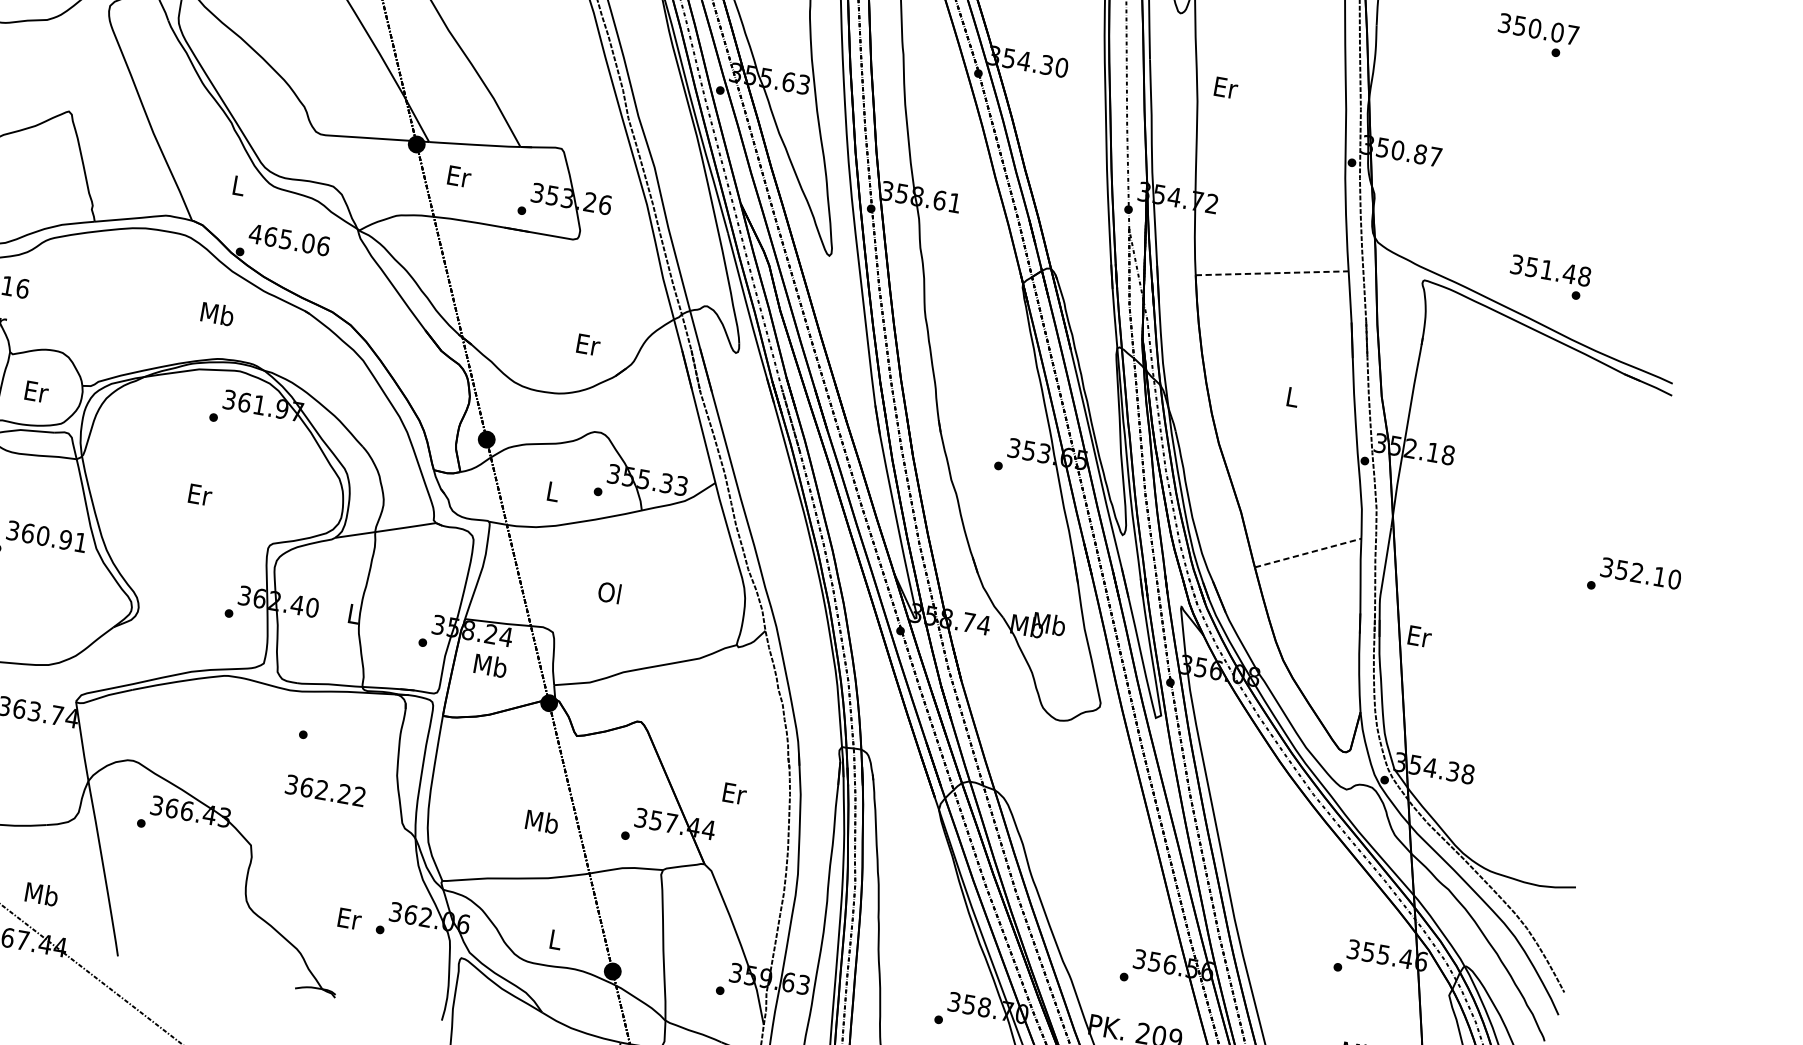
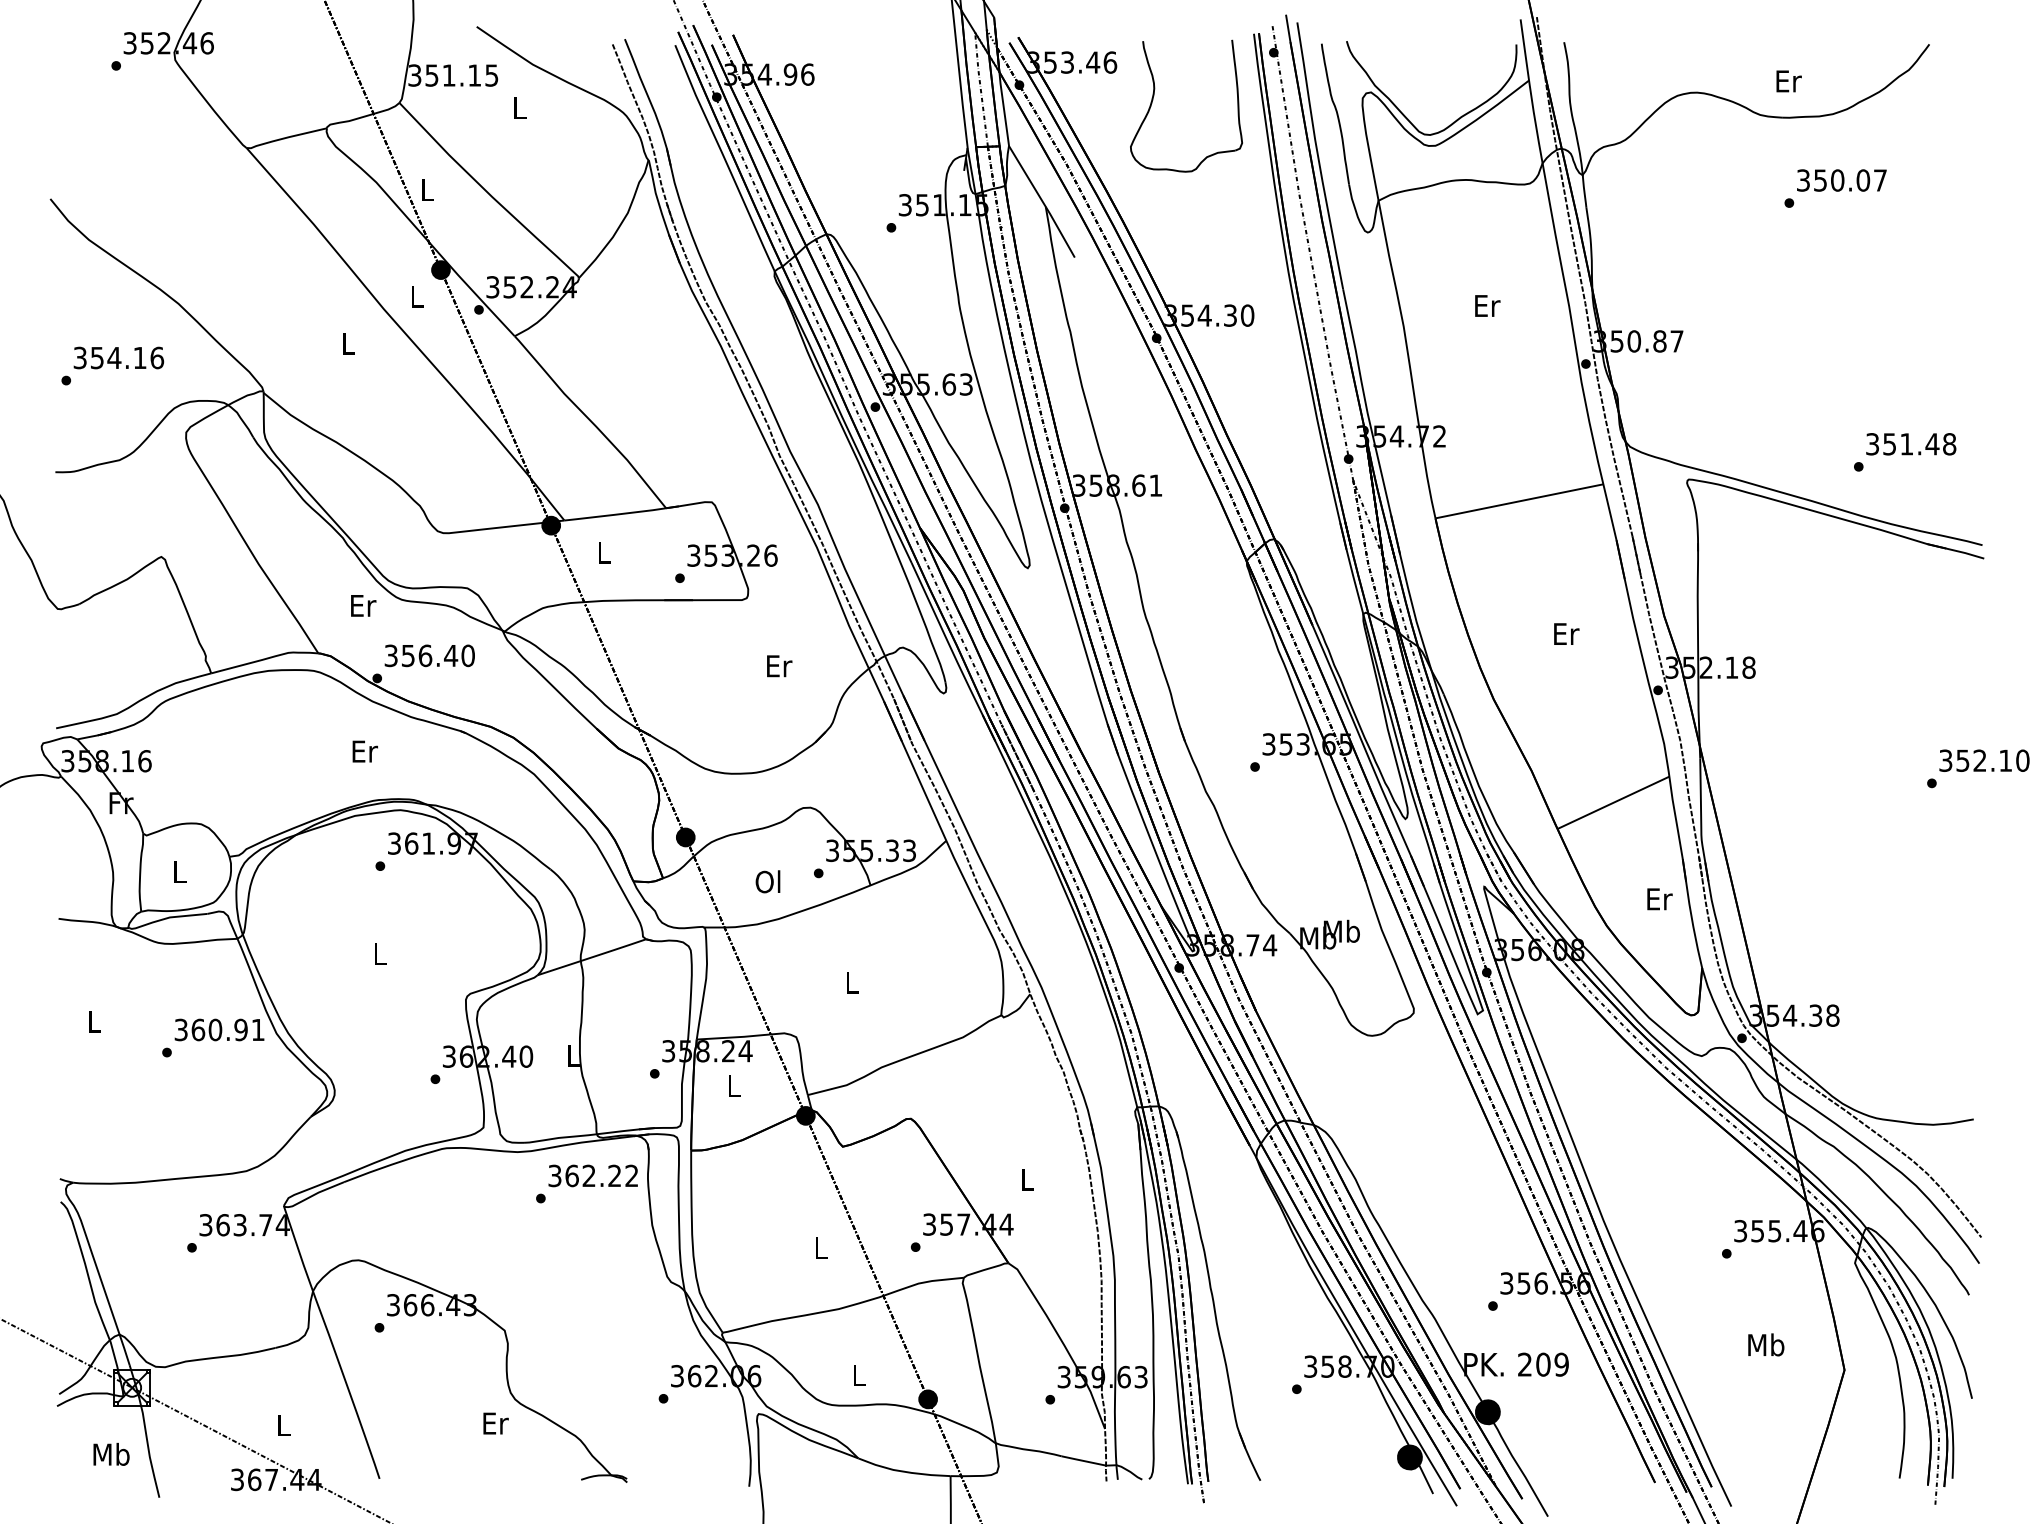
text: (1538, 29) -> (1841, 180), moved
text: (1226, 87) -> (1487, 305), moved
text: (459, 176) -> (604, 552), Er -> L
text: (239, 185) -> (363, 605), L -> Er
text: (289, 239) -> (429, 655), 465.06 -> 356.40
text: (1551, 270) -> (1911, 444), moved
line: (1272, 273) -> (1519, 501), dashed -> solid
text: (217, 313) -> (364, 750), Mb -> Er
text: (588, 345) -> (779, 666), moved
text: (36, 392) -> (180, 872), Er -> L
text: (1293, 396) -> (1566, 633), L -> Er
text: (551, 491) -> (767, 881), L -> Ol
text: (200, 494) -> (380, 953), Er -> L
line: (1308, 552) -> (1613, 802), dashed -> solid
text: (609, 591) -> (850, 981), Ol -> L
text: (1419, 636) -> (1659, 899), moved
text: (491, 665) -> (734, 1085), Mb -> L
text: (324, 790) -> (592, 1175), moved
text: (734, 793) -> (1027, 1179), Er -> L
text: (542, 821) -> (821, 1247), Mb -> L
text: (41, 893) -> (283, 1424), Mb -> L
text: (349, 918) -> (495, 1423), moved

